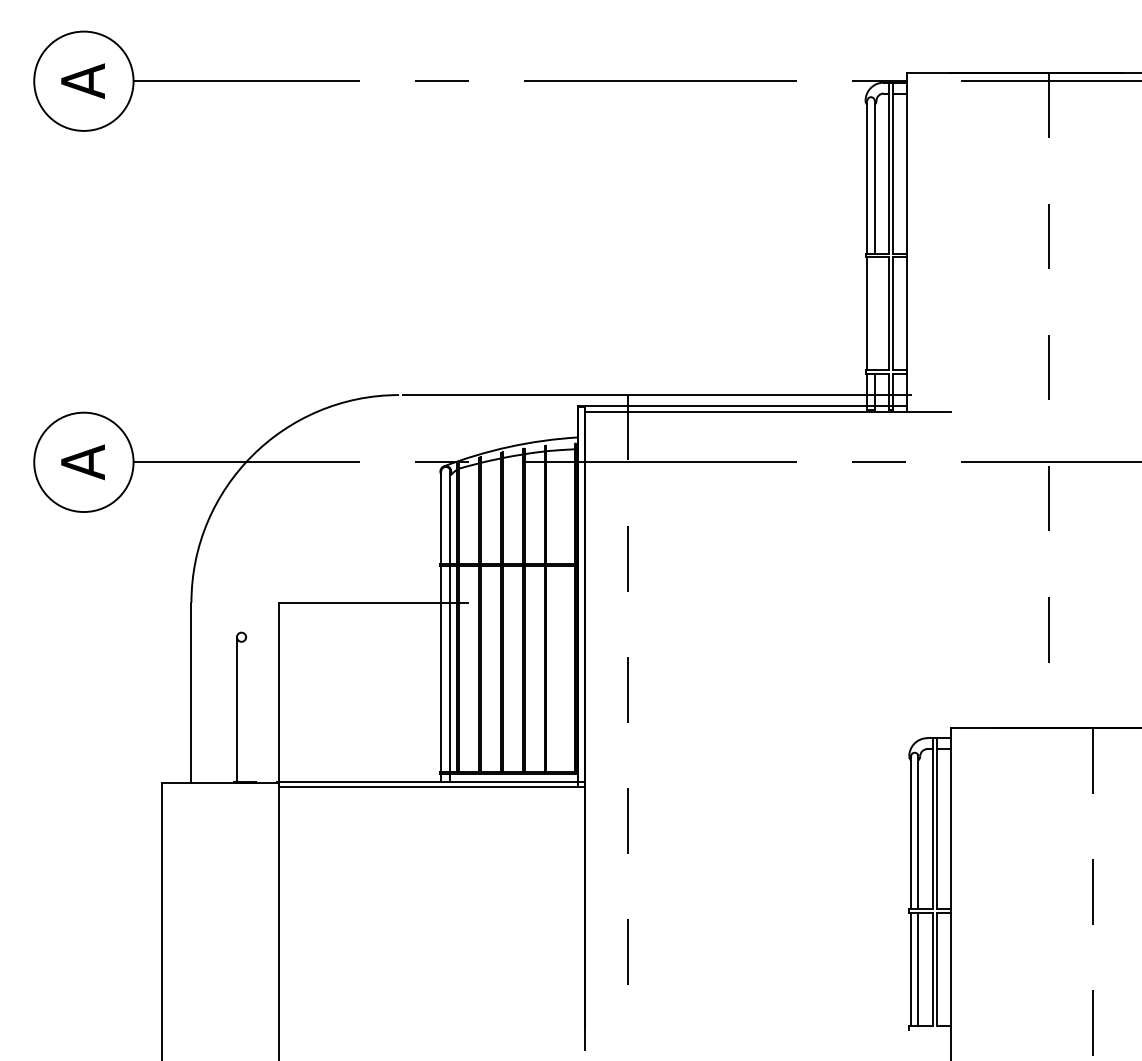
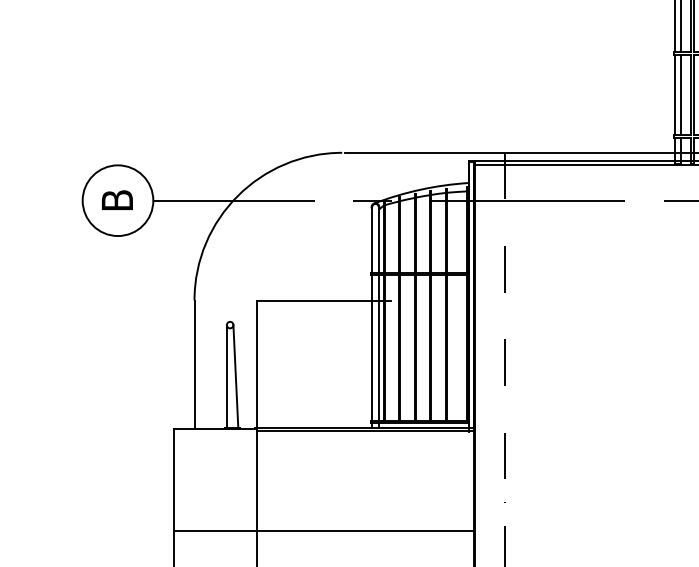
line: (874, 313) -> (680, 94), added
text: (82, 462) -> (117, 200), A -> B
line: (249, 709) -> (235, 376), added
line: (373, 926) -> (324, 530), added

